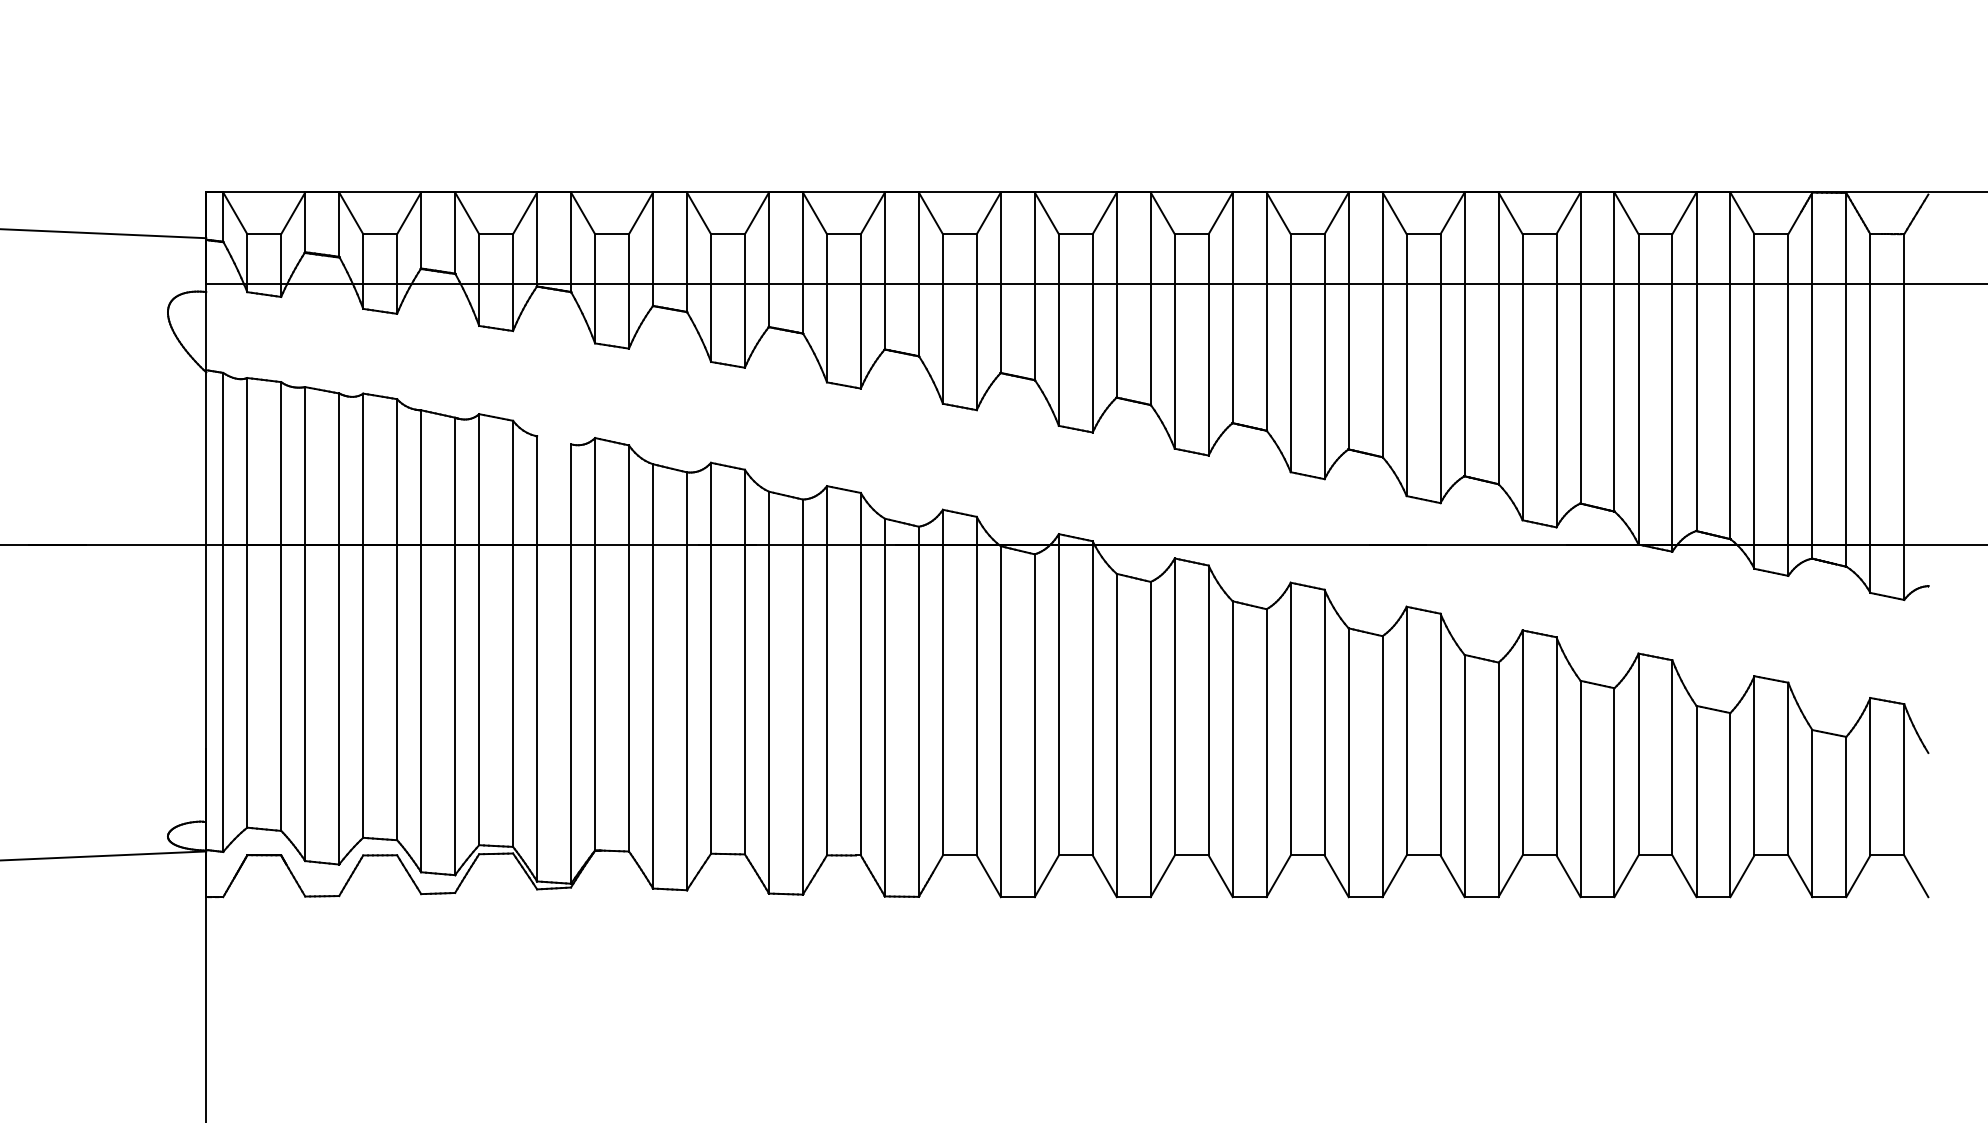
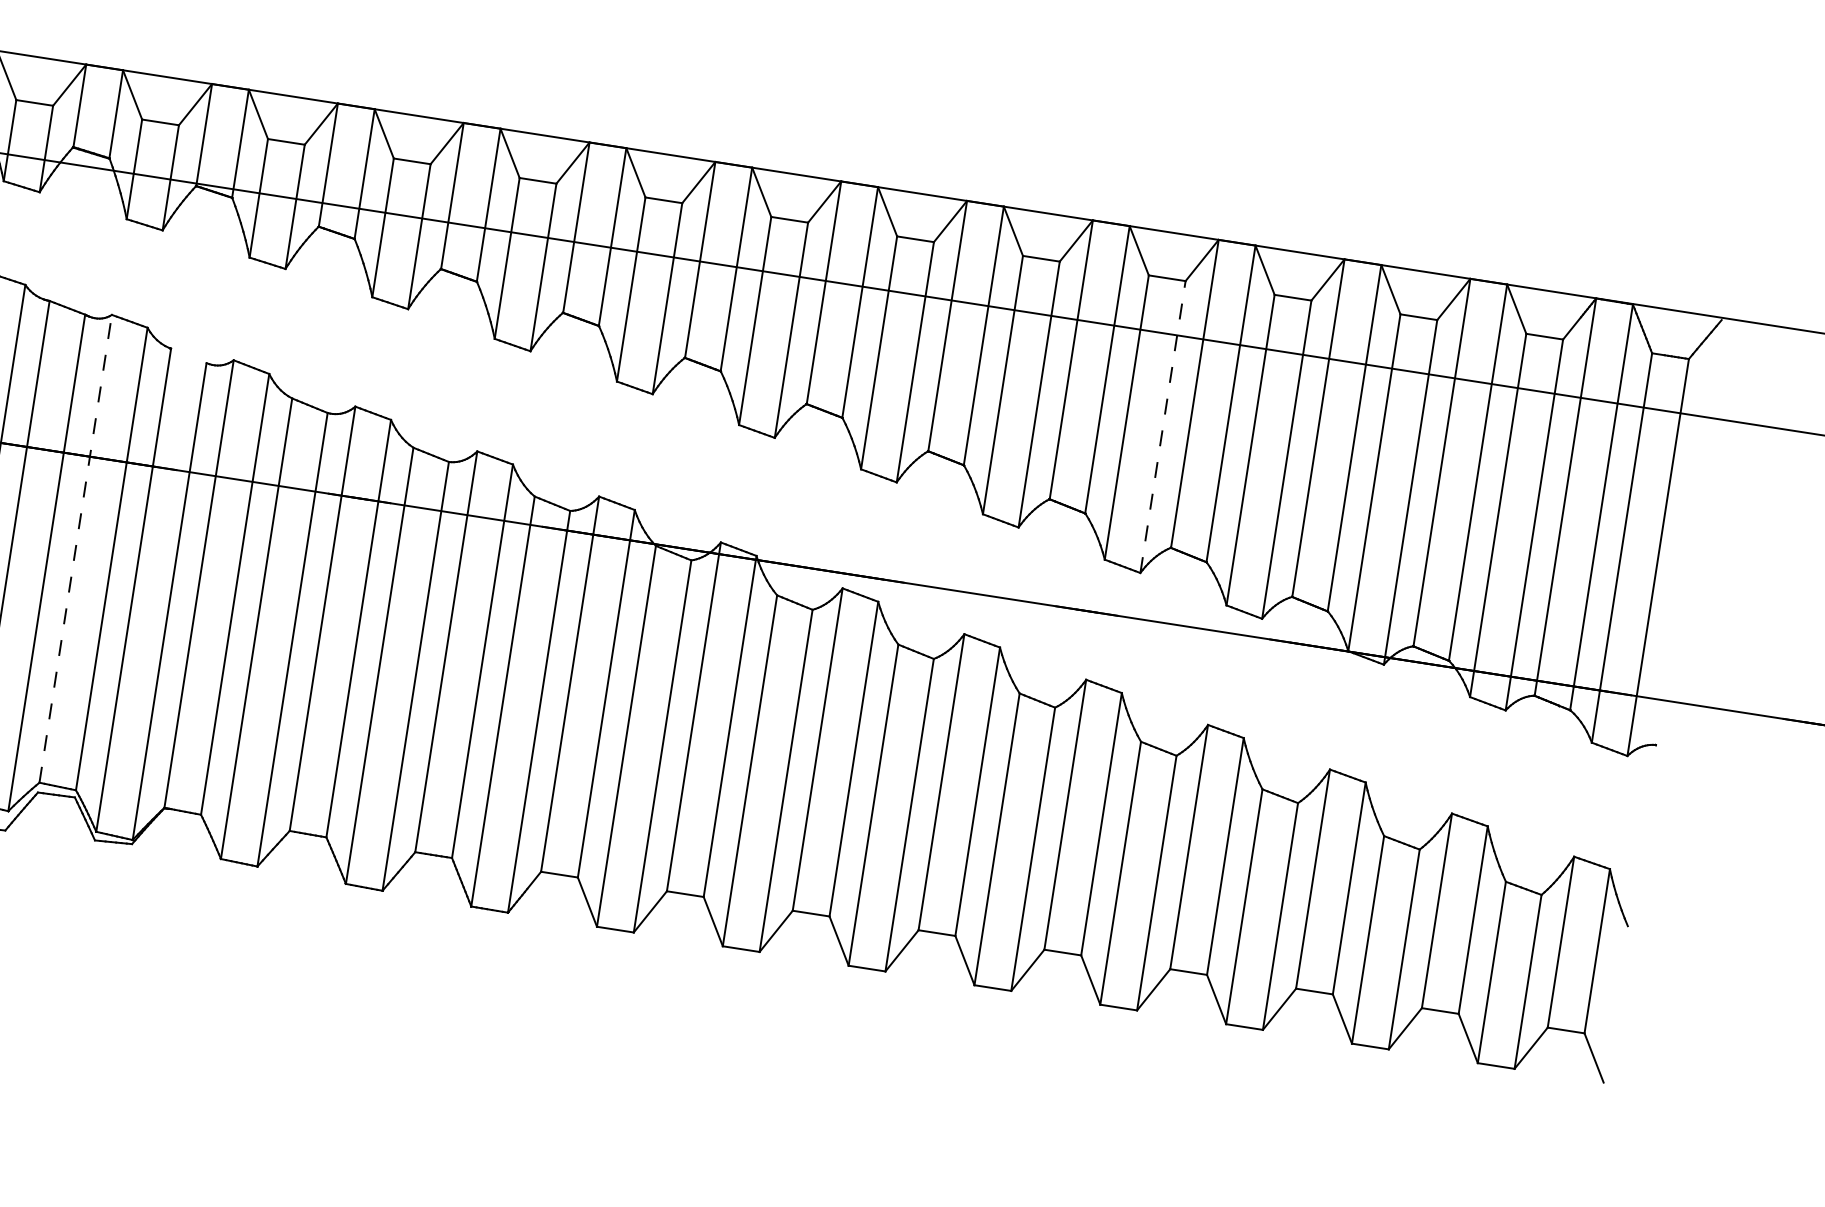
line: (1440, 368) -> (1162, 426), solid -> dashed
line: (479, 629) -> (76, 548), solid -> dashed

